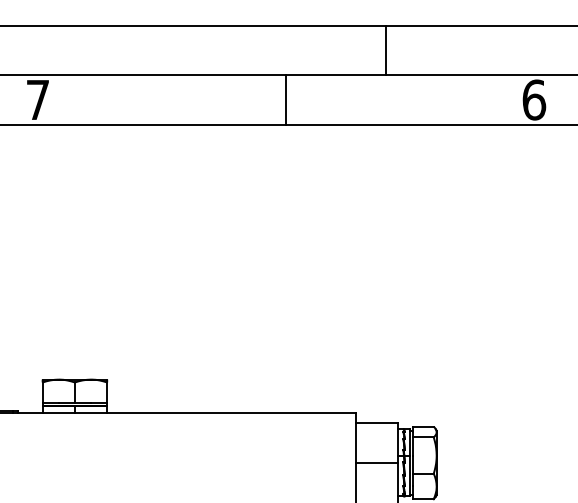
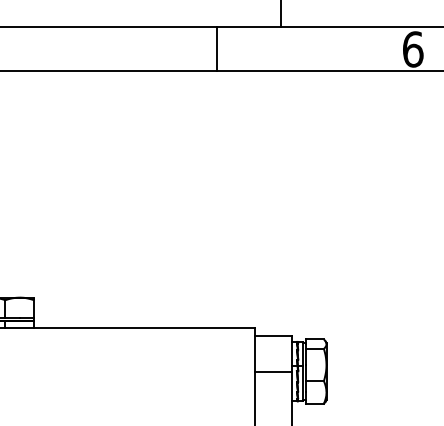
line: (286, 99) -> (217, 48), moved

